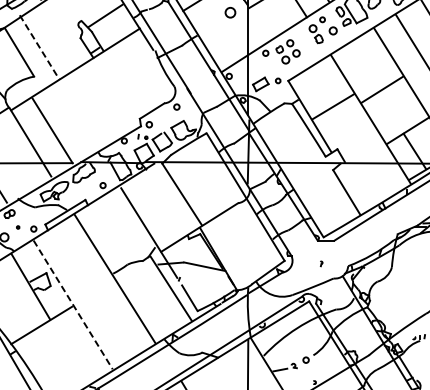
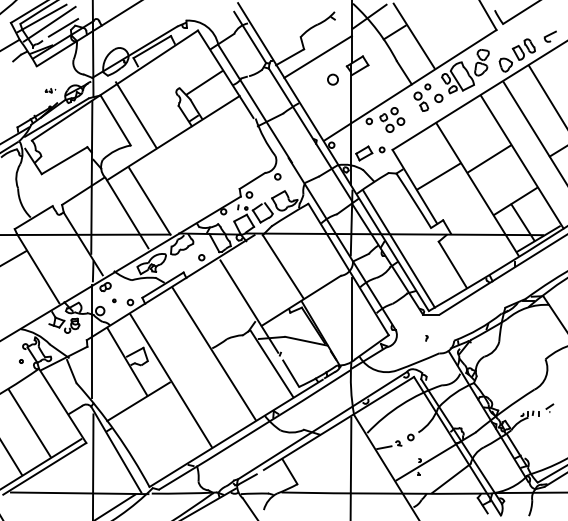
line: (39, 47) -> (136, 115), dashed -> solid
line: (294, 176) -> (398, 248), added
line: (249, 244) -> (352, 318), added
line: (73, 304) -> (171, 380), dashed -> solid

